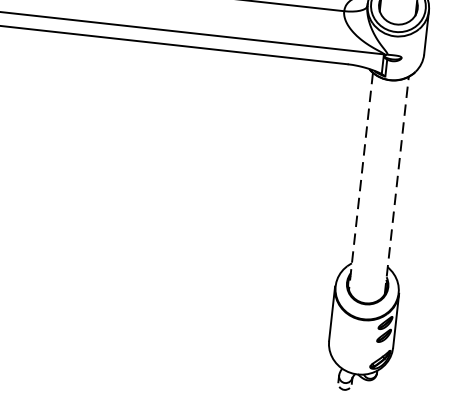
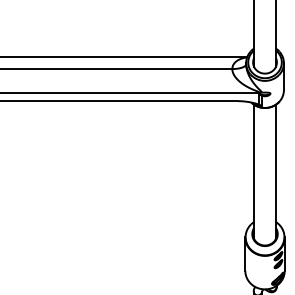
line: (360, 182) -> (253, 172), dashed -> solid
line: (397, 185) -> (276, 171), dashed -> solid

